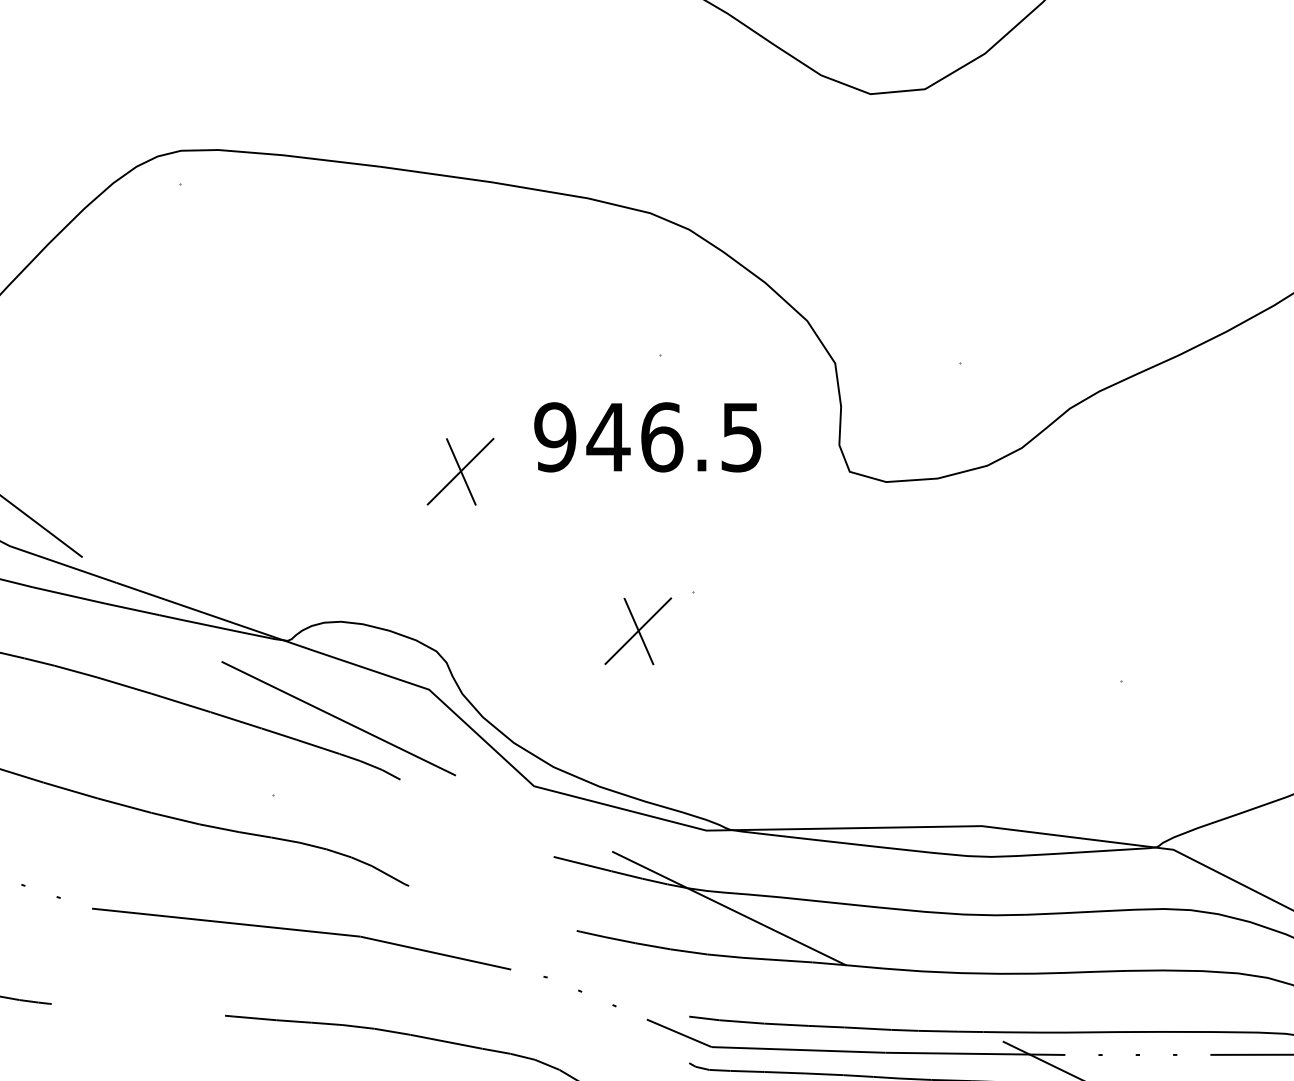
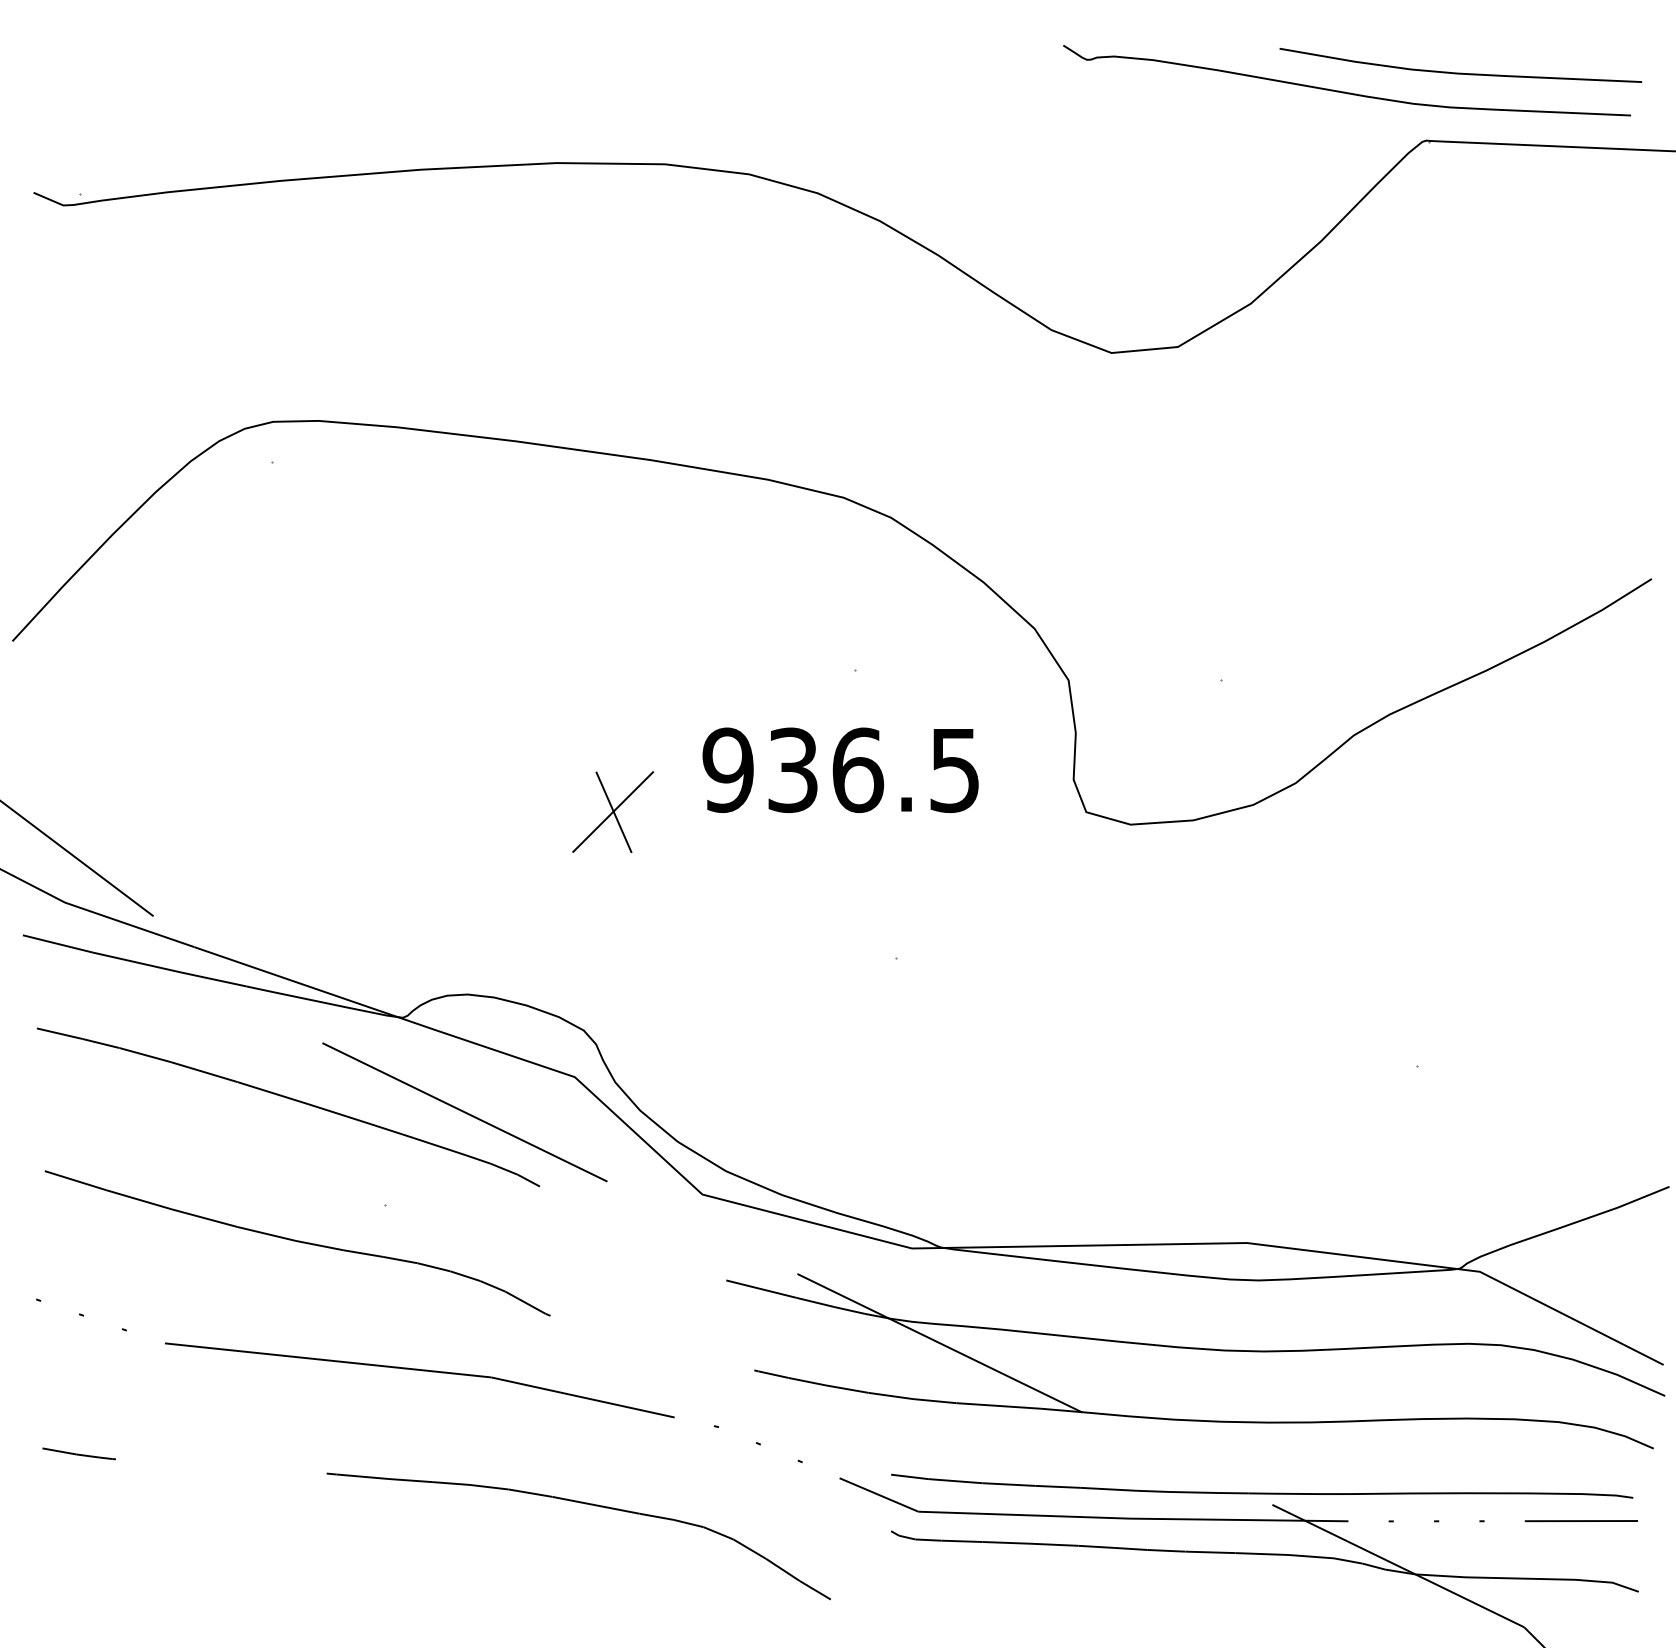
text: (608, 437) -> (792, 770), 946.5 -> 936.5
part: (638, 630) -> (829, 1005), removed

